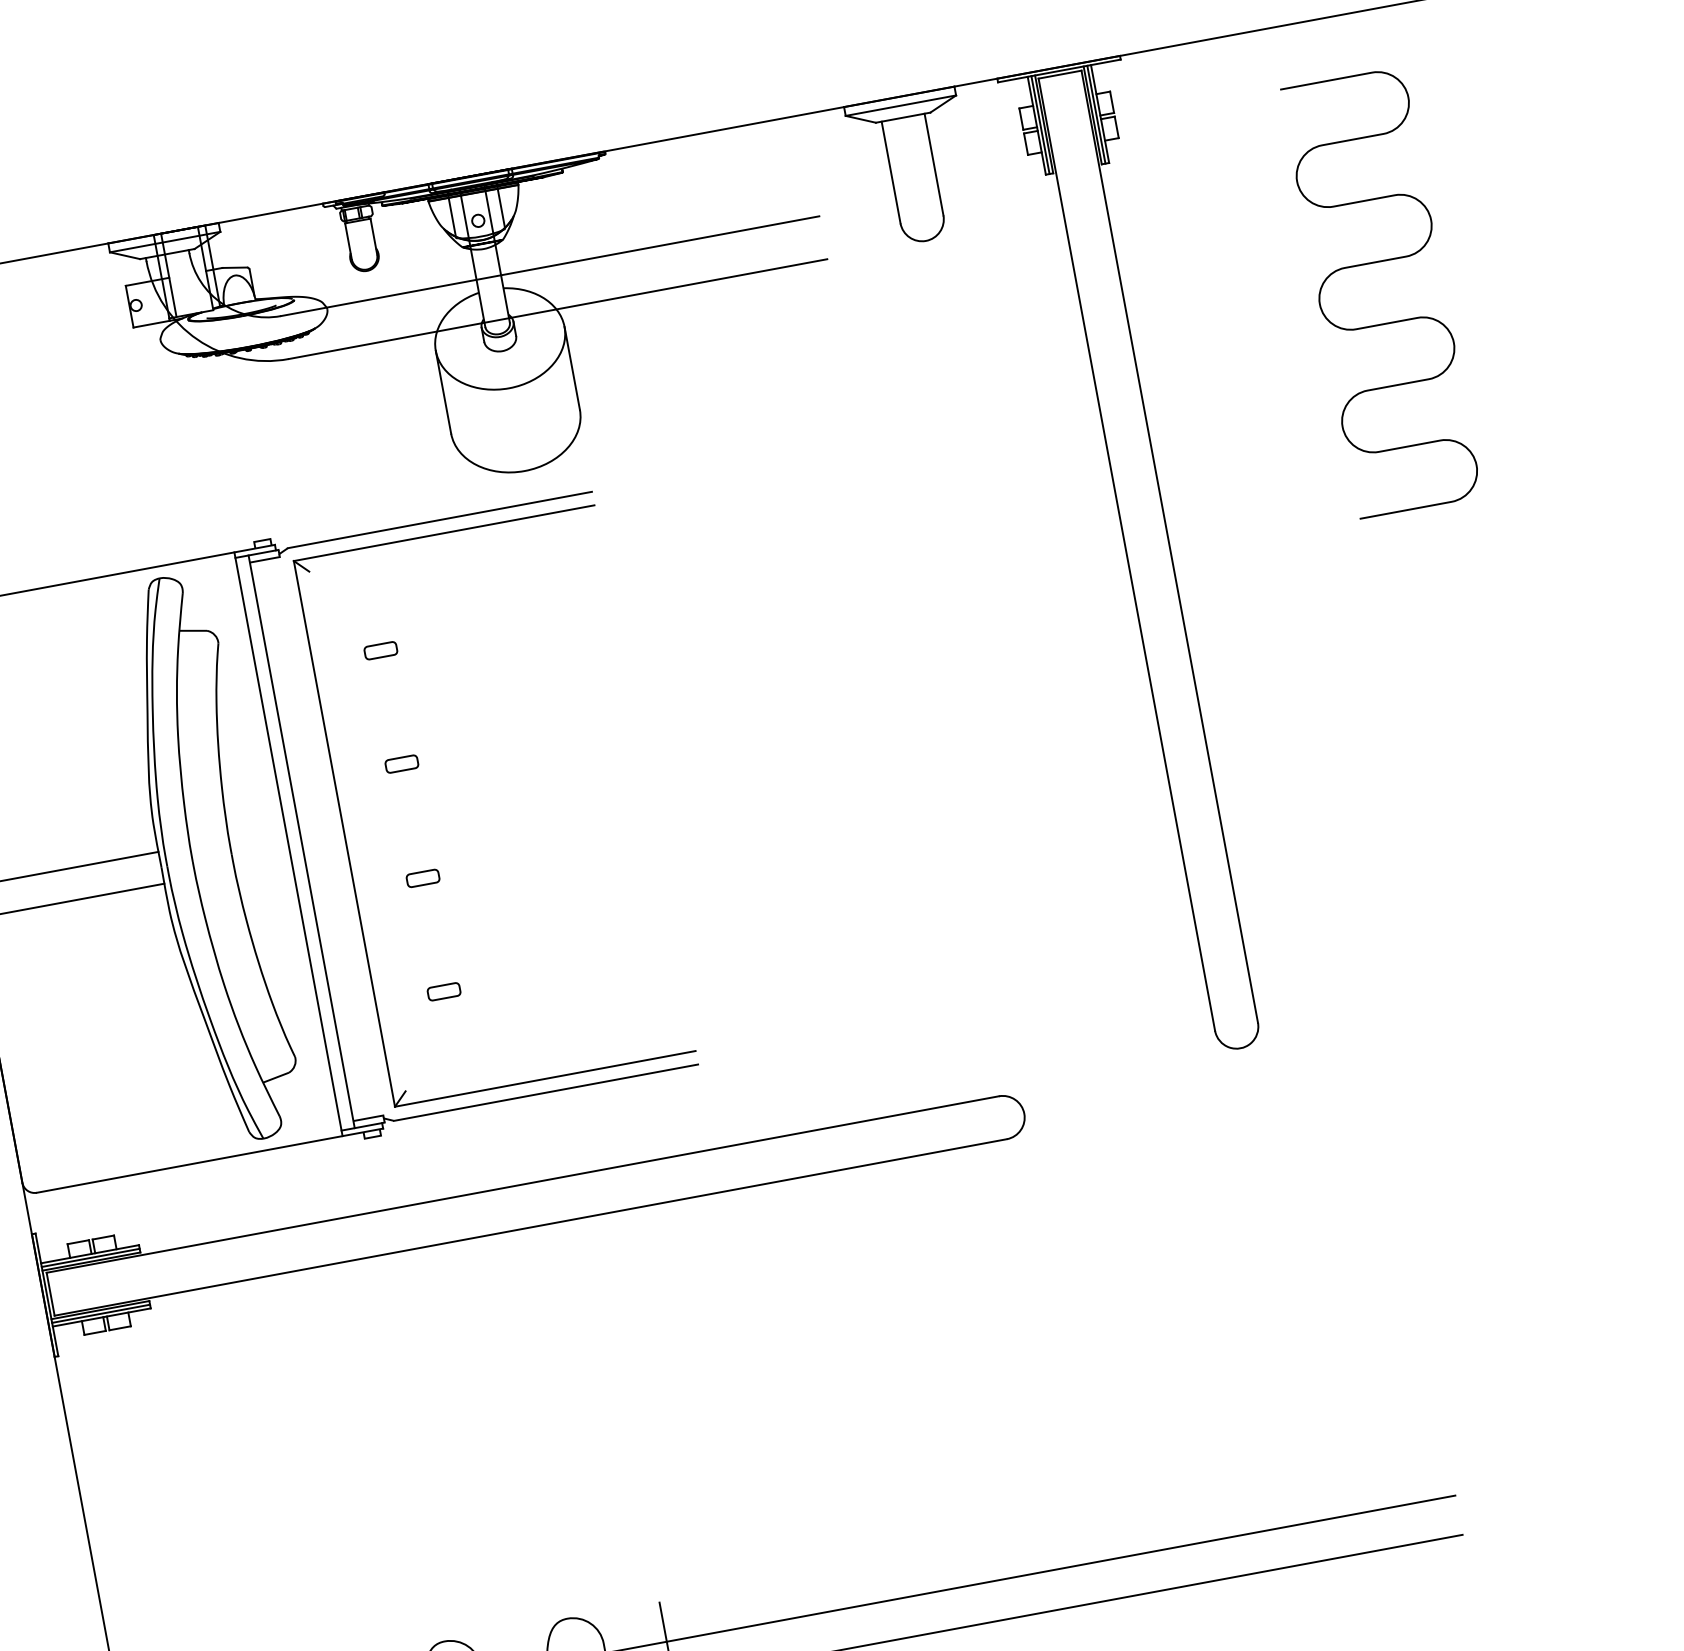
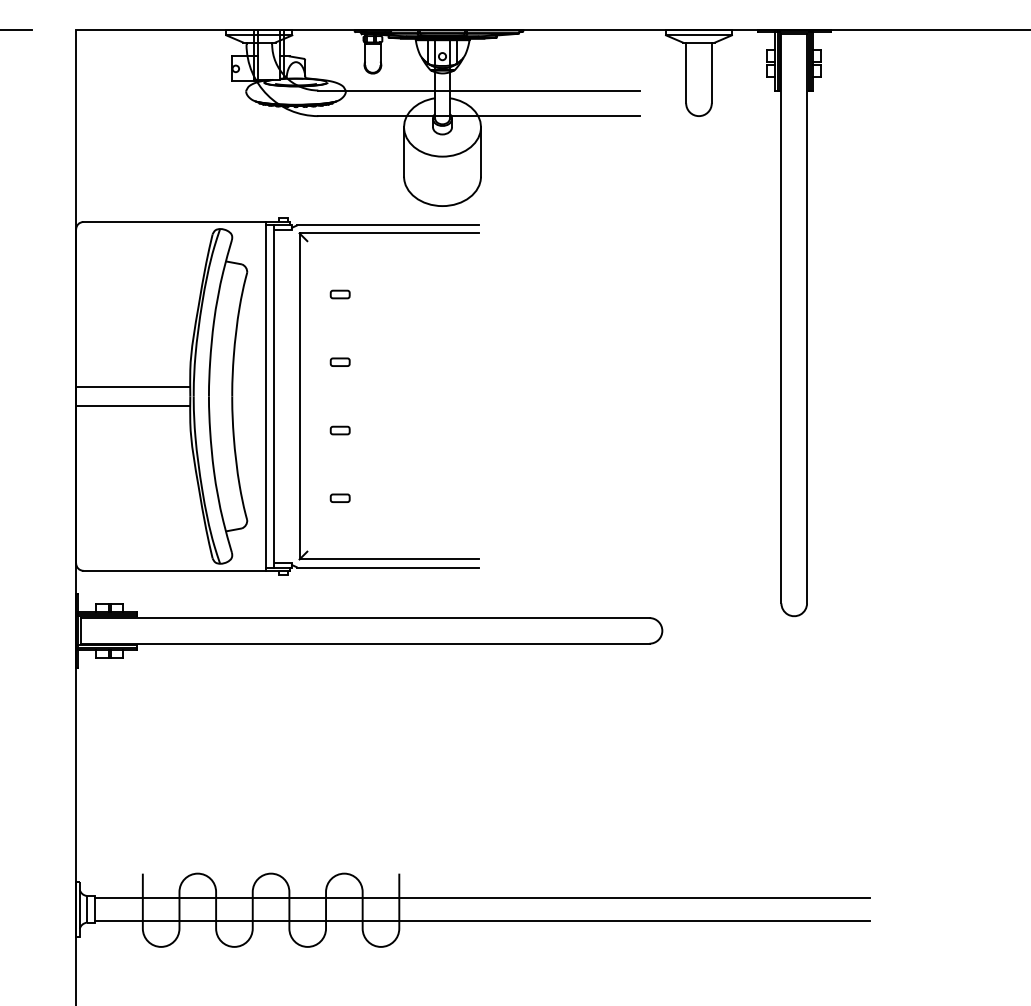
curve: (1374, 264) -> (955, 177), removed

